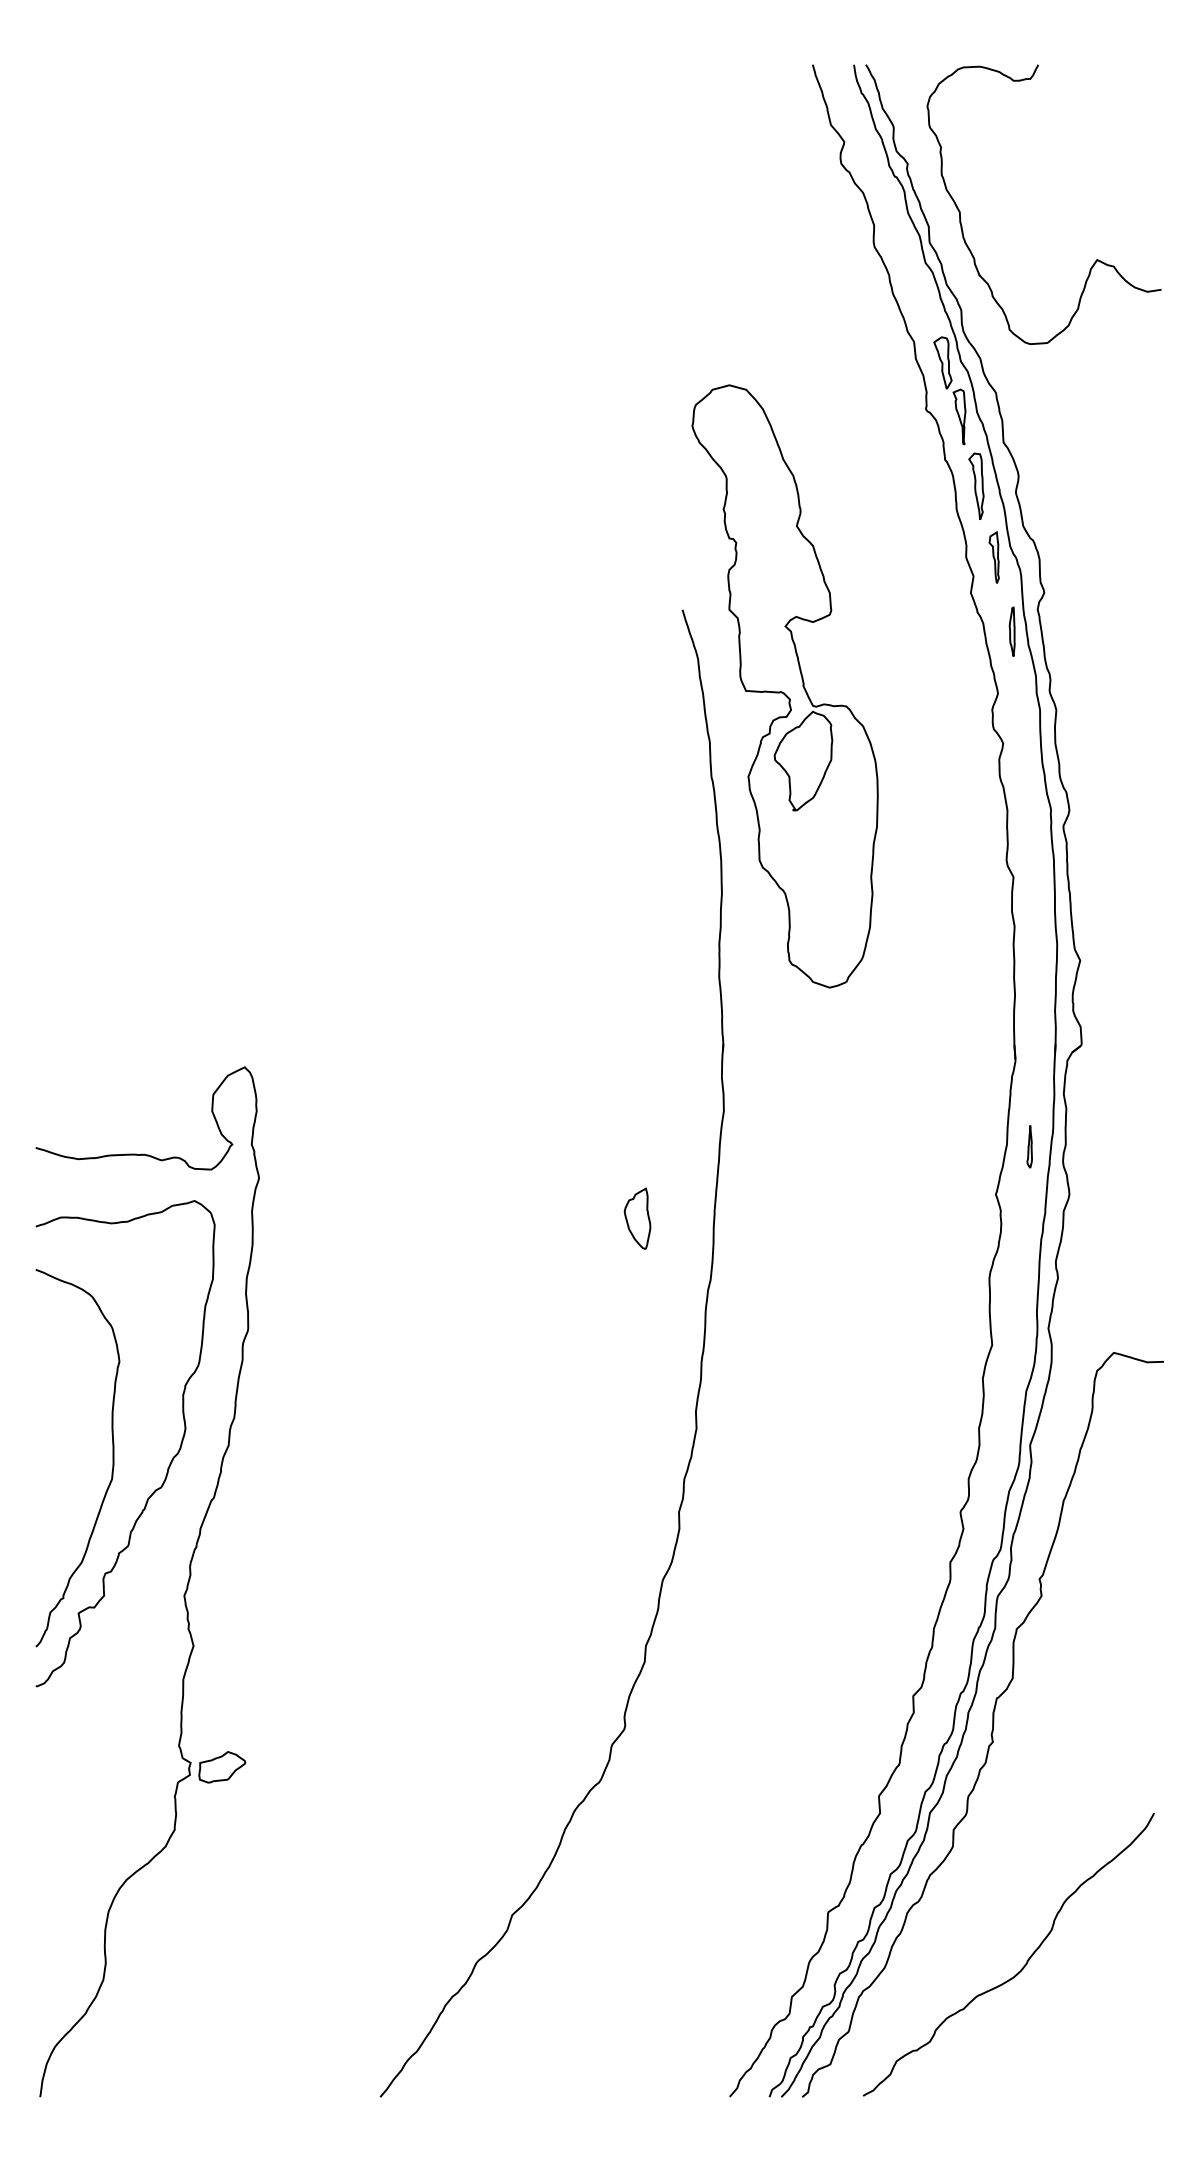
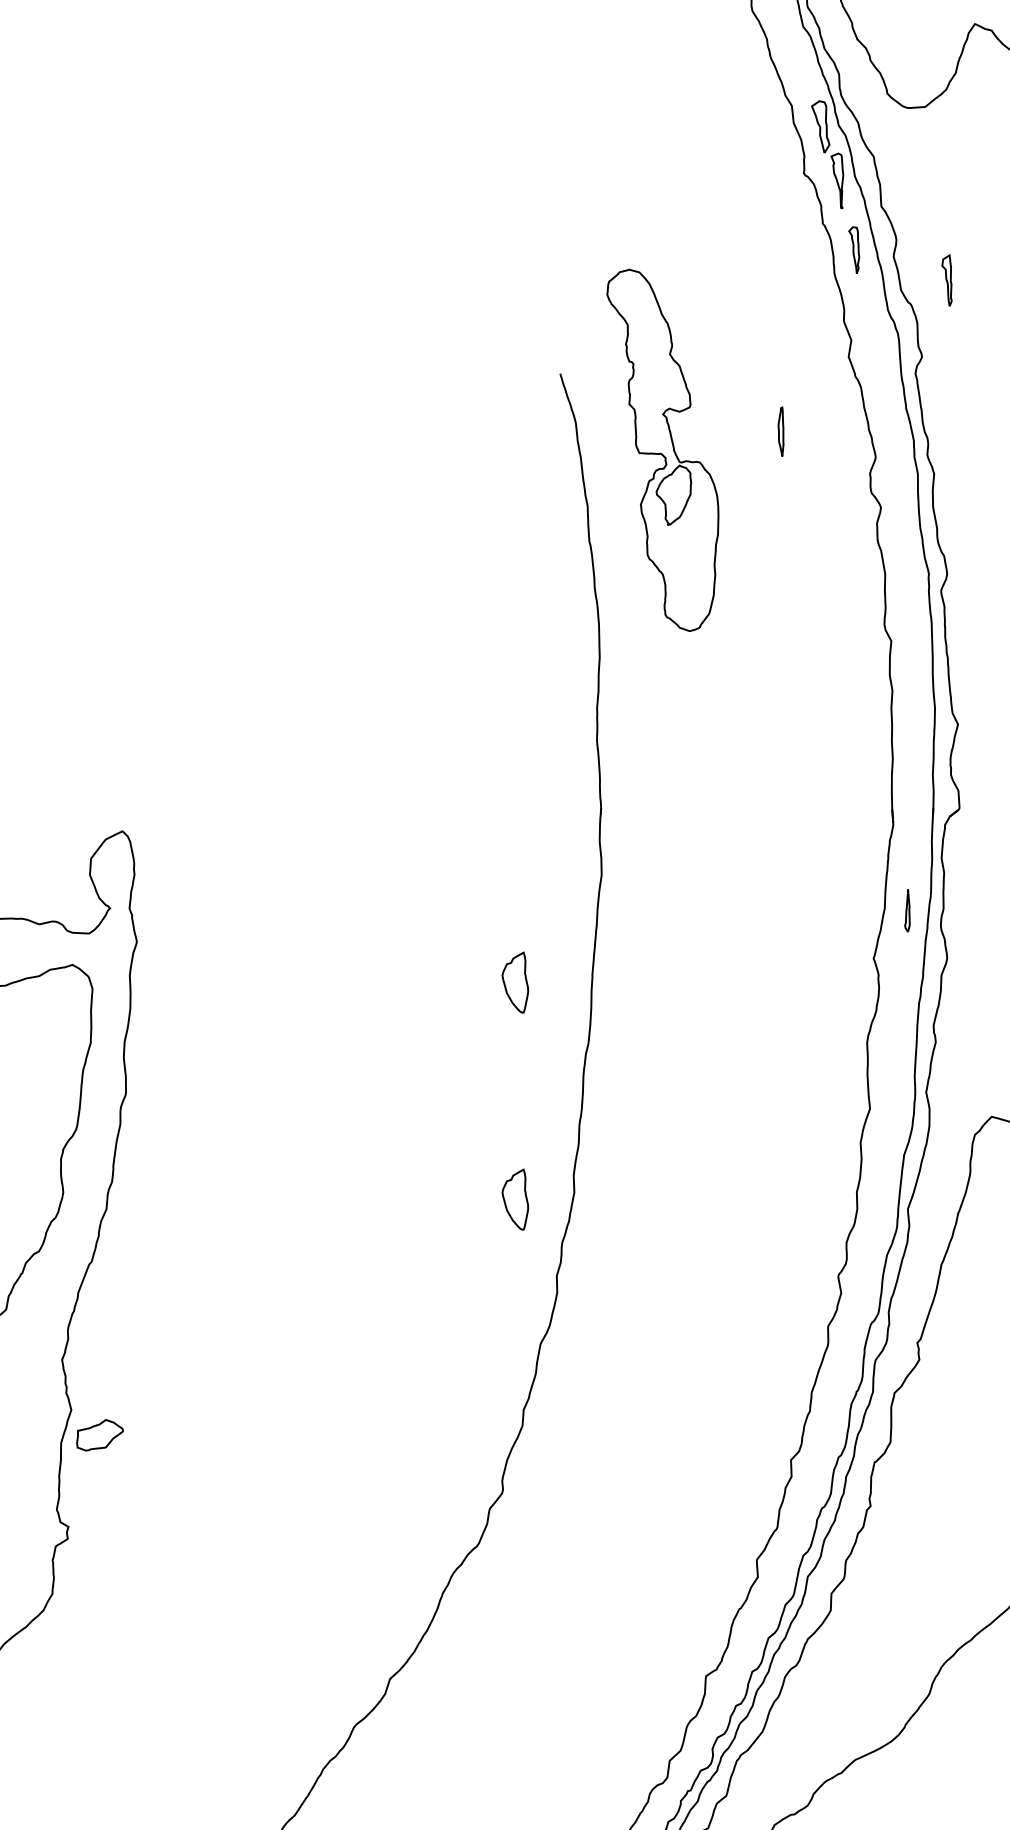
part: (976, 485) -> (854, 249), size x0.7
part: (993, 557) -> (946, 280), moved
part: (1011, 631) -> (780, 431), moved
part: (784, 686) -> (662, 450), size x0.6
part: (637, 1435) -> (515, 1199), added
part: (222, 1767) -> (100, 1435), moved

